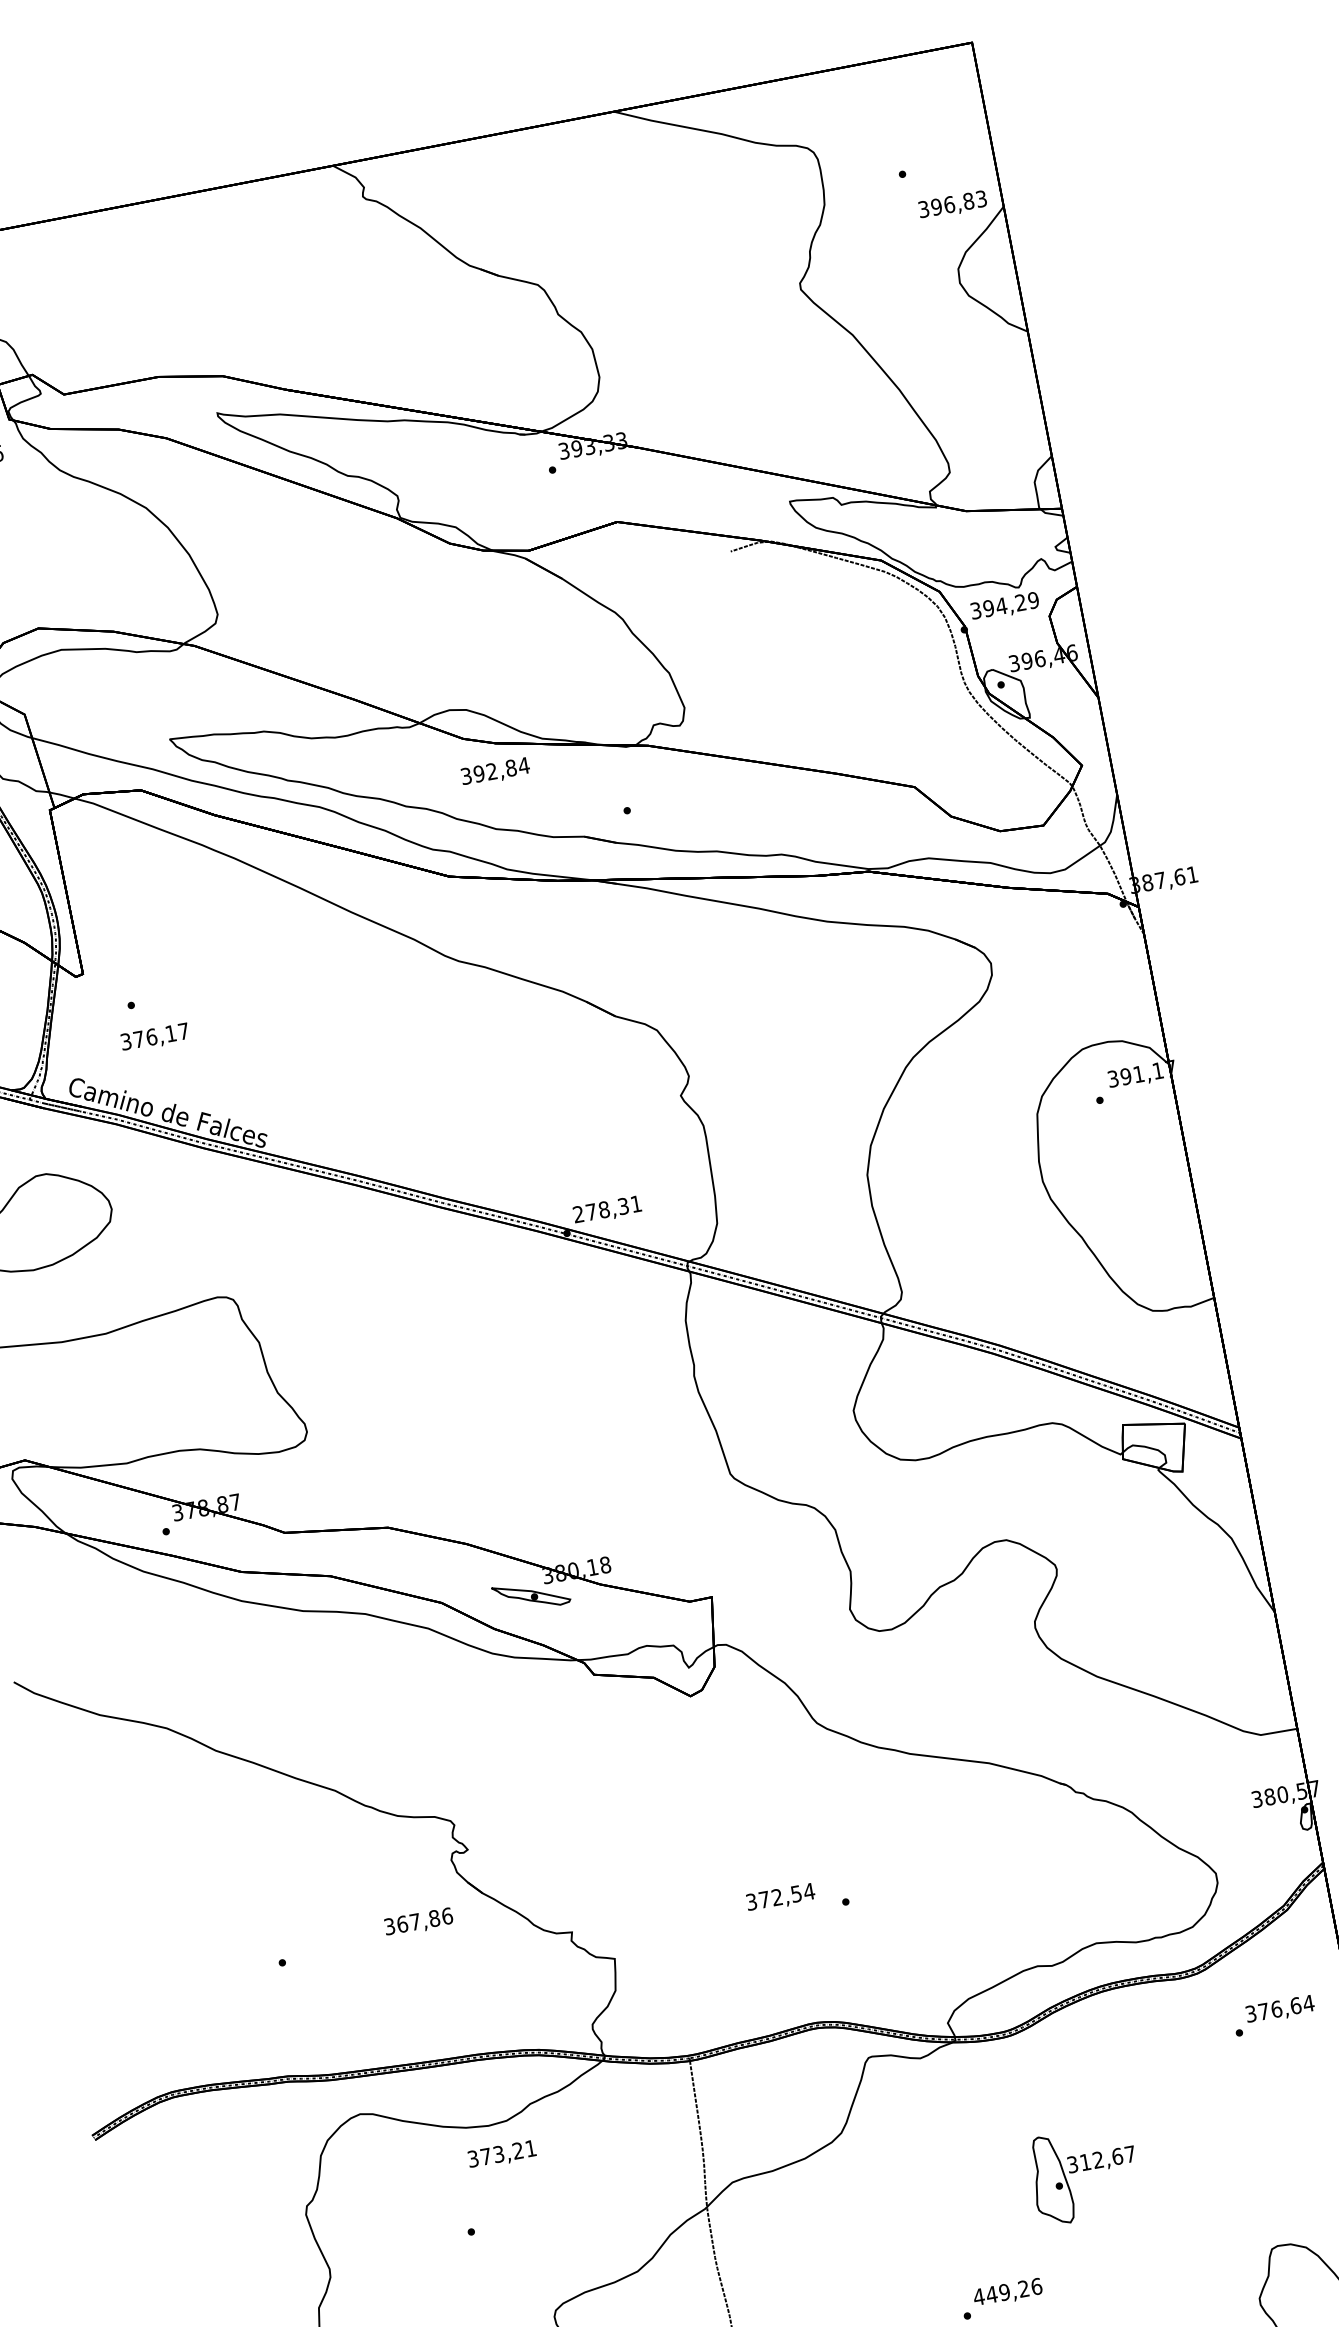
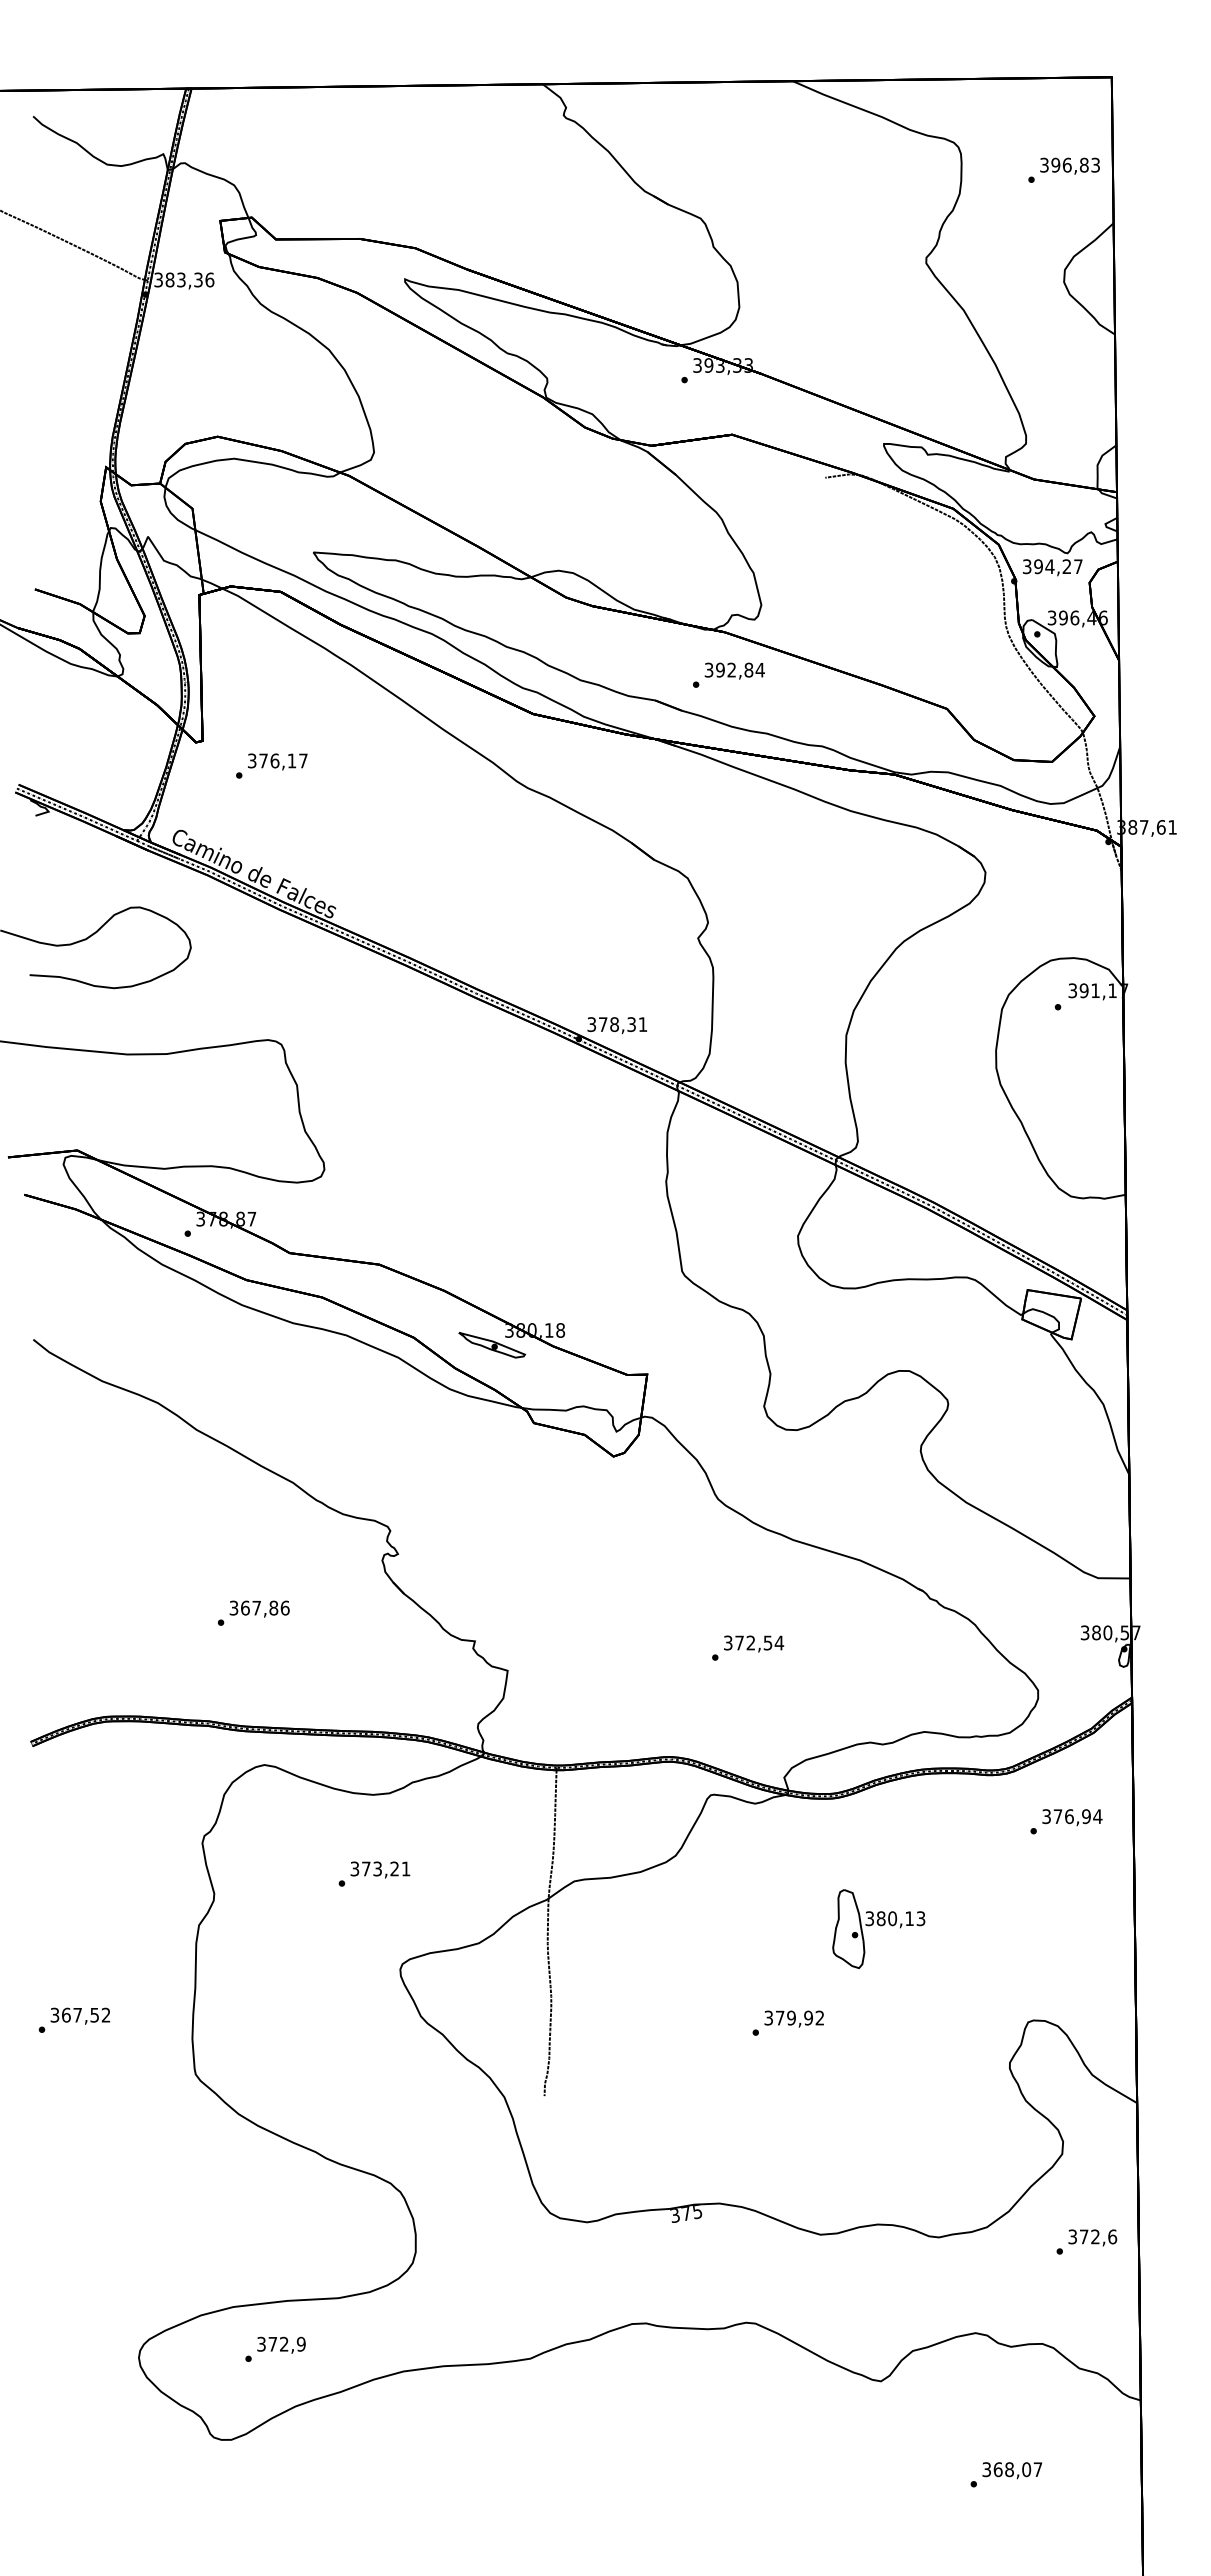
text: (952, 204) -> (1069, 165), moved
text: (1032, 600) -> (1077, 566), 394,29 -> 394,27
text: (495, 771) -> (734, 670), moved
text: (154, 1037) -> (277, 761), moved
text: (578, 1214) -> (591, 1024), 278,31 -> 378,31
text: (781, 1897) -> (754, 1643), moved
text: (418, 1921) -> (259, 1608), moved
text: (1295, 2005) -> (1086, 1816), 376,64 -> 376,94
text: (502, 2154) -> (380, 1869), moved
text: (1107, 2158) -> (900, 1918), 312,67 -> 380,13
text: (1007, 2291) -> (794, 2017), 449,26 -> 379,92

